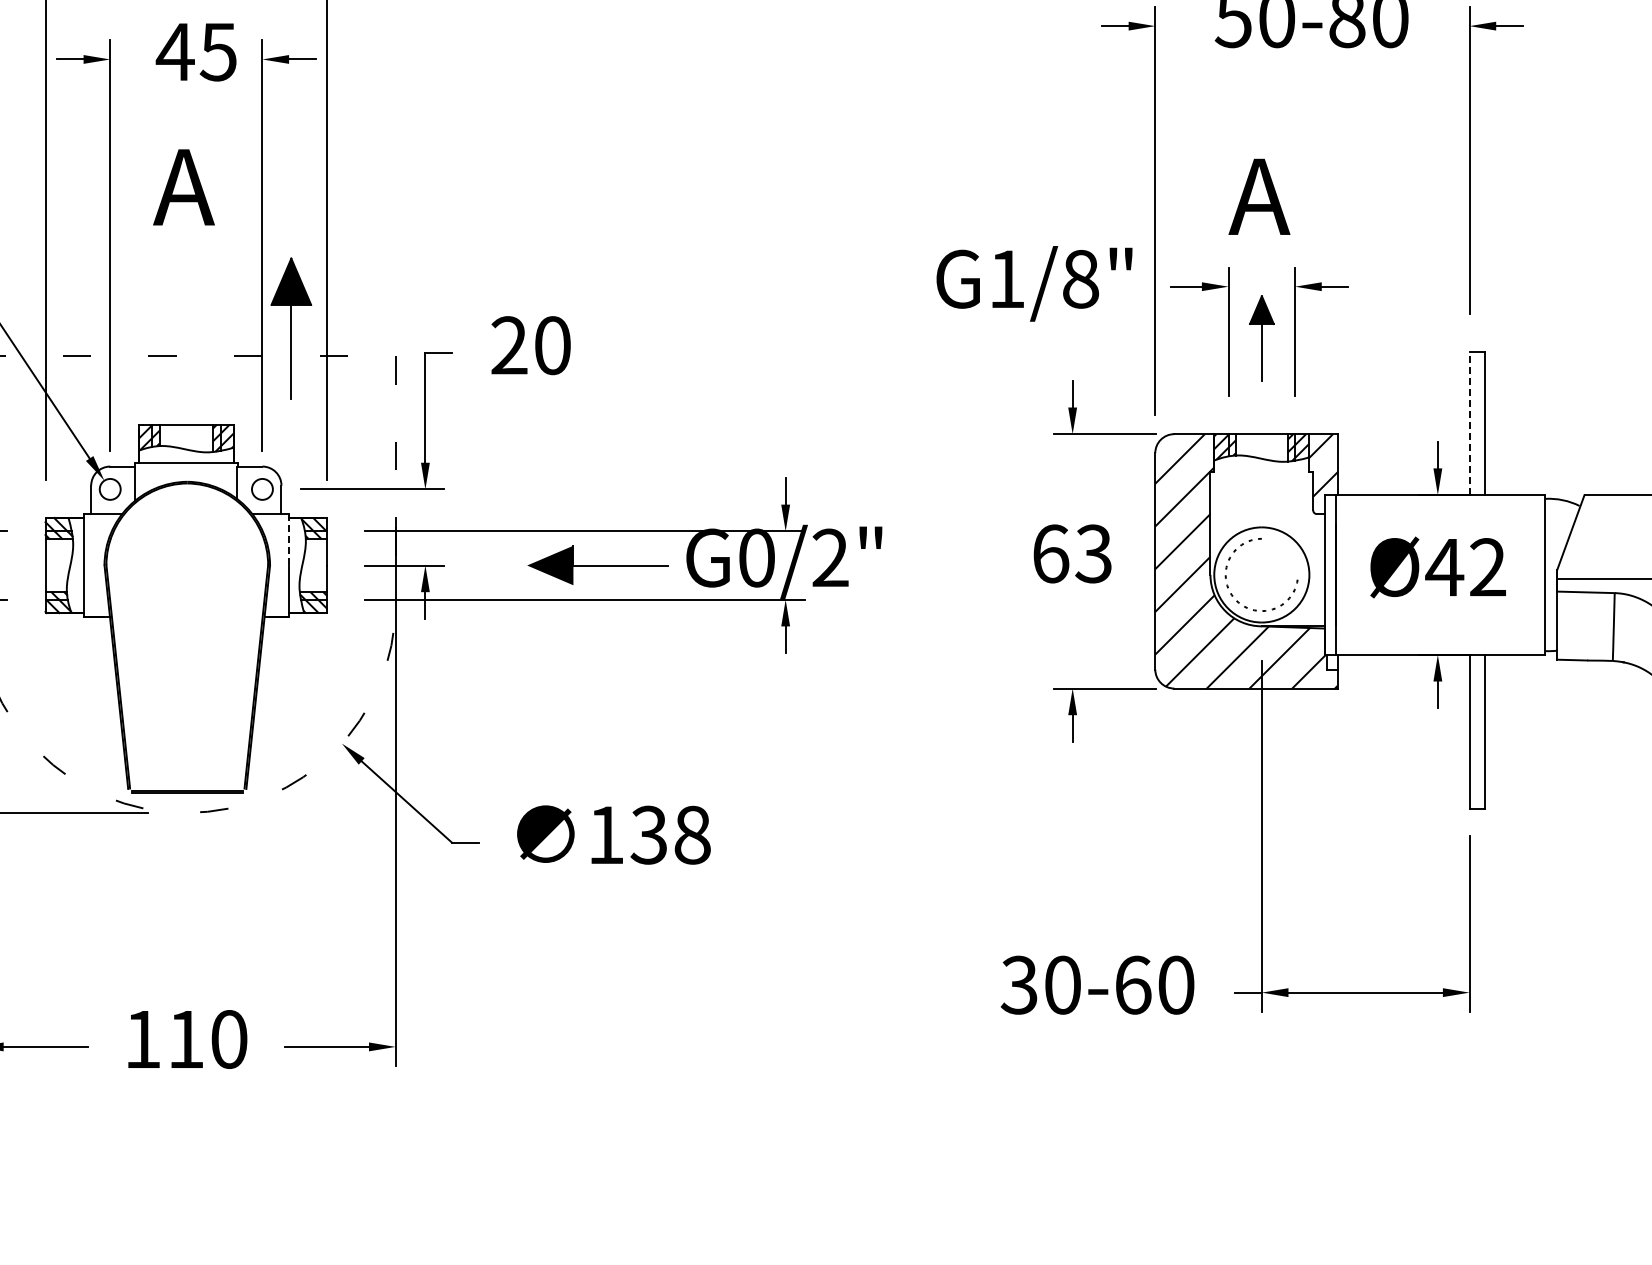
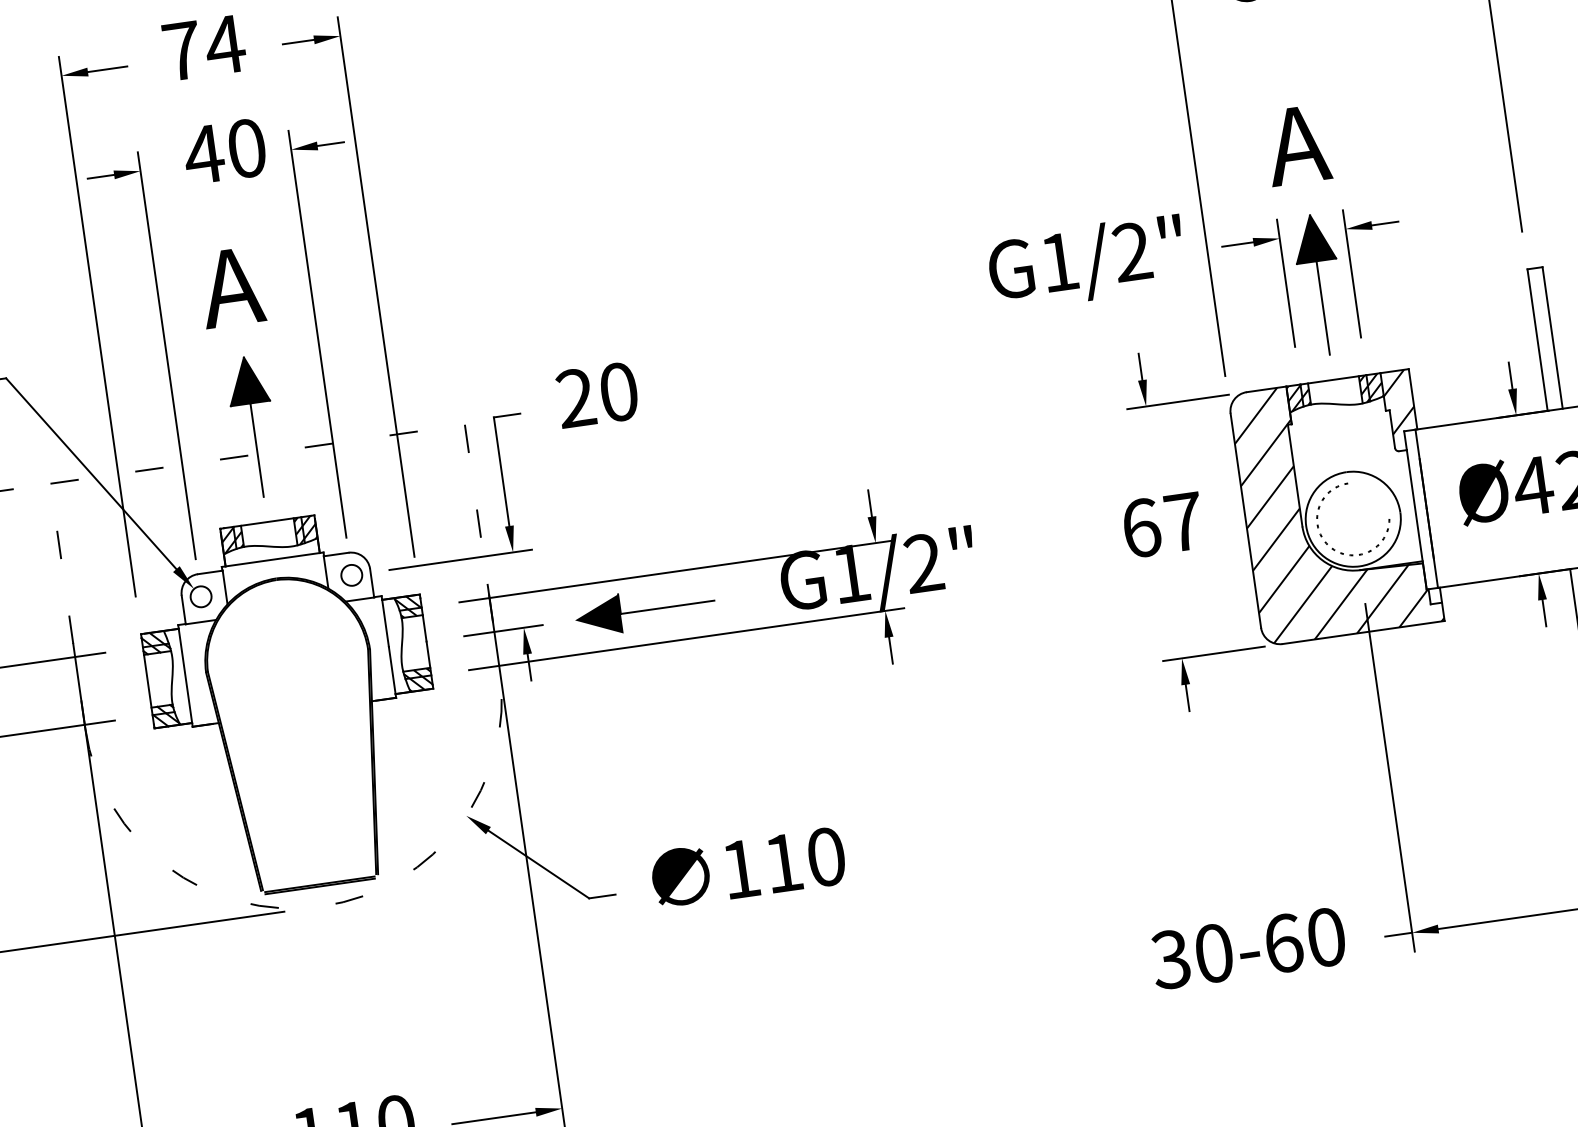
text: (217, 51) -> (245, 148), 45 -> 40
text: (1080, 278) -> (1131, 251), G1/8" -> G1/2"
part: (291, 328) -> (253, 426), moved
part: (1261, 338) -> (1319, 285), size x1.67
line: (1469, 423) -> (1537, 340), dashed -> solid
line: (289, 539) -> (385, 621), dashed -> solid
text: (1093, 553) -> (1183, 521), 63 -> 67
text: (756, 557) -> (850, 573), G0/2" -> G1/2"
part: (597, 564) -> (644, 609), moved
text: (670, 834) -> (804, 859), 138 -> 110

